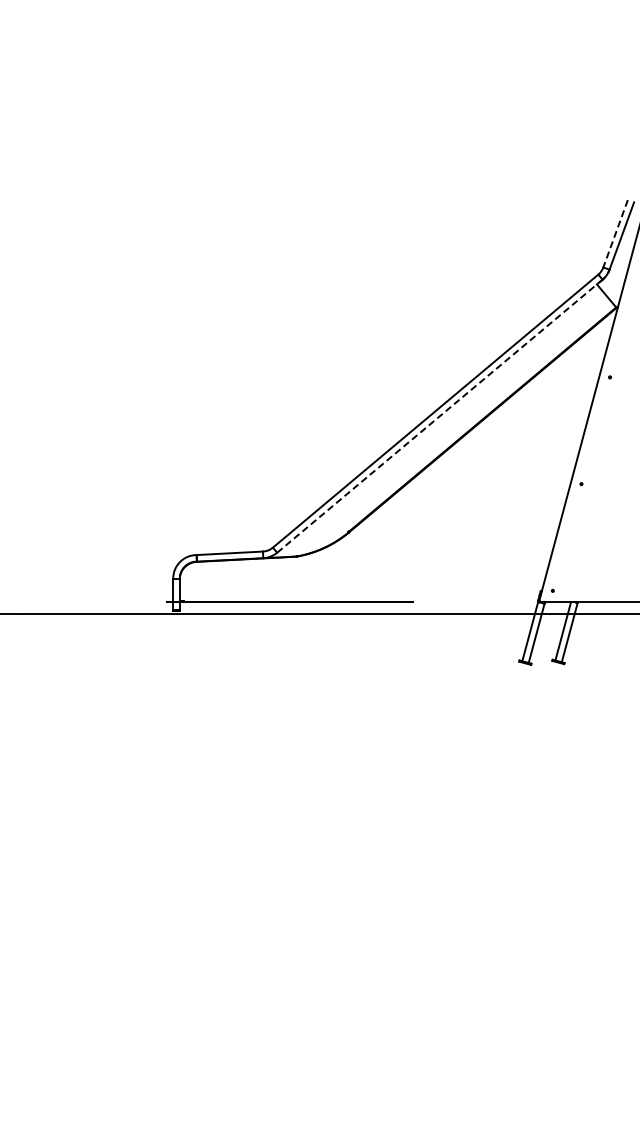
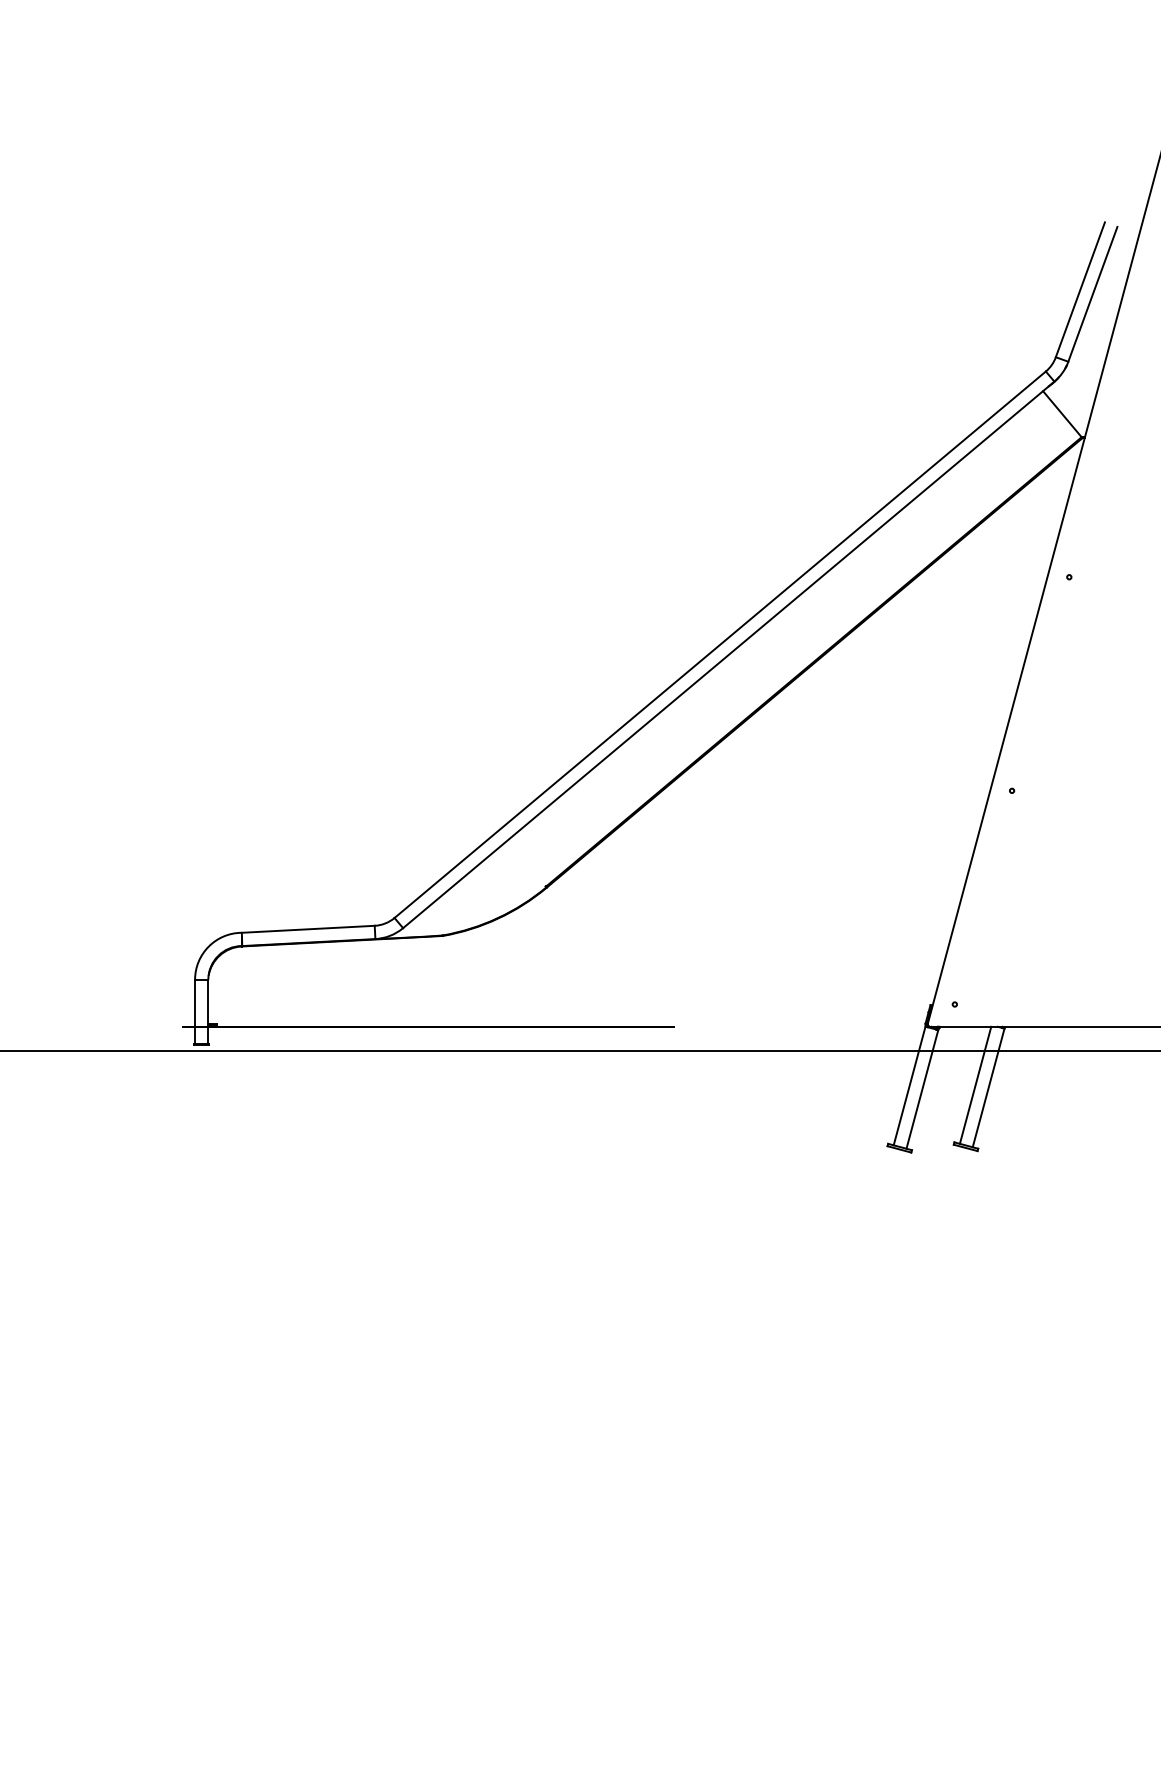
line: (615, 233) -> (1080, 289), dashed -> solid
line: (440, 415) -> (729, 653), dashed -> solid

